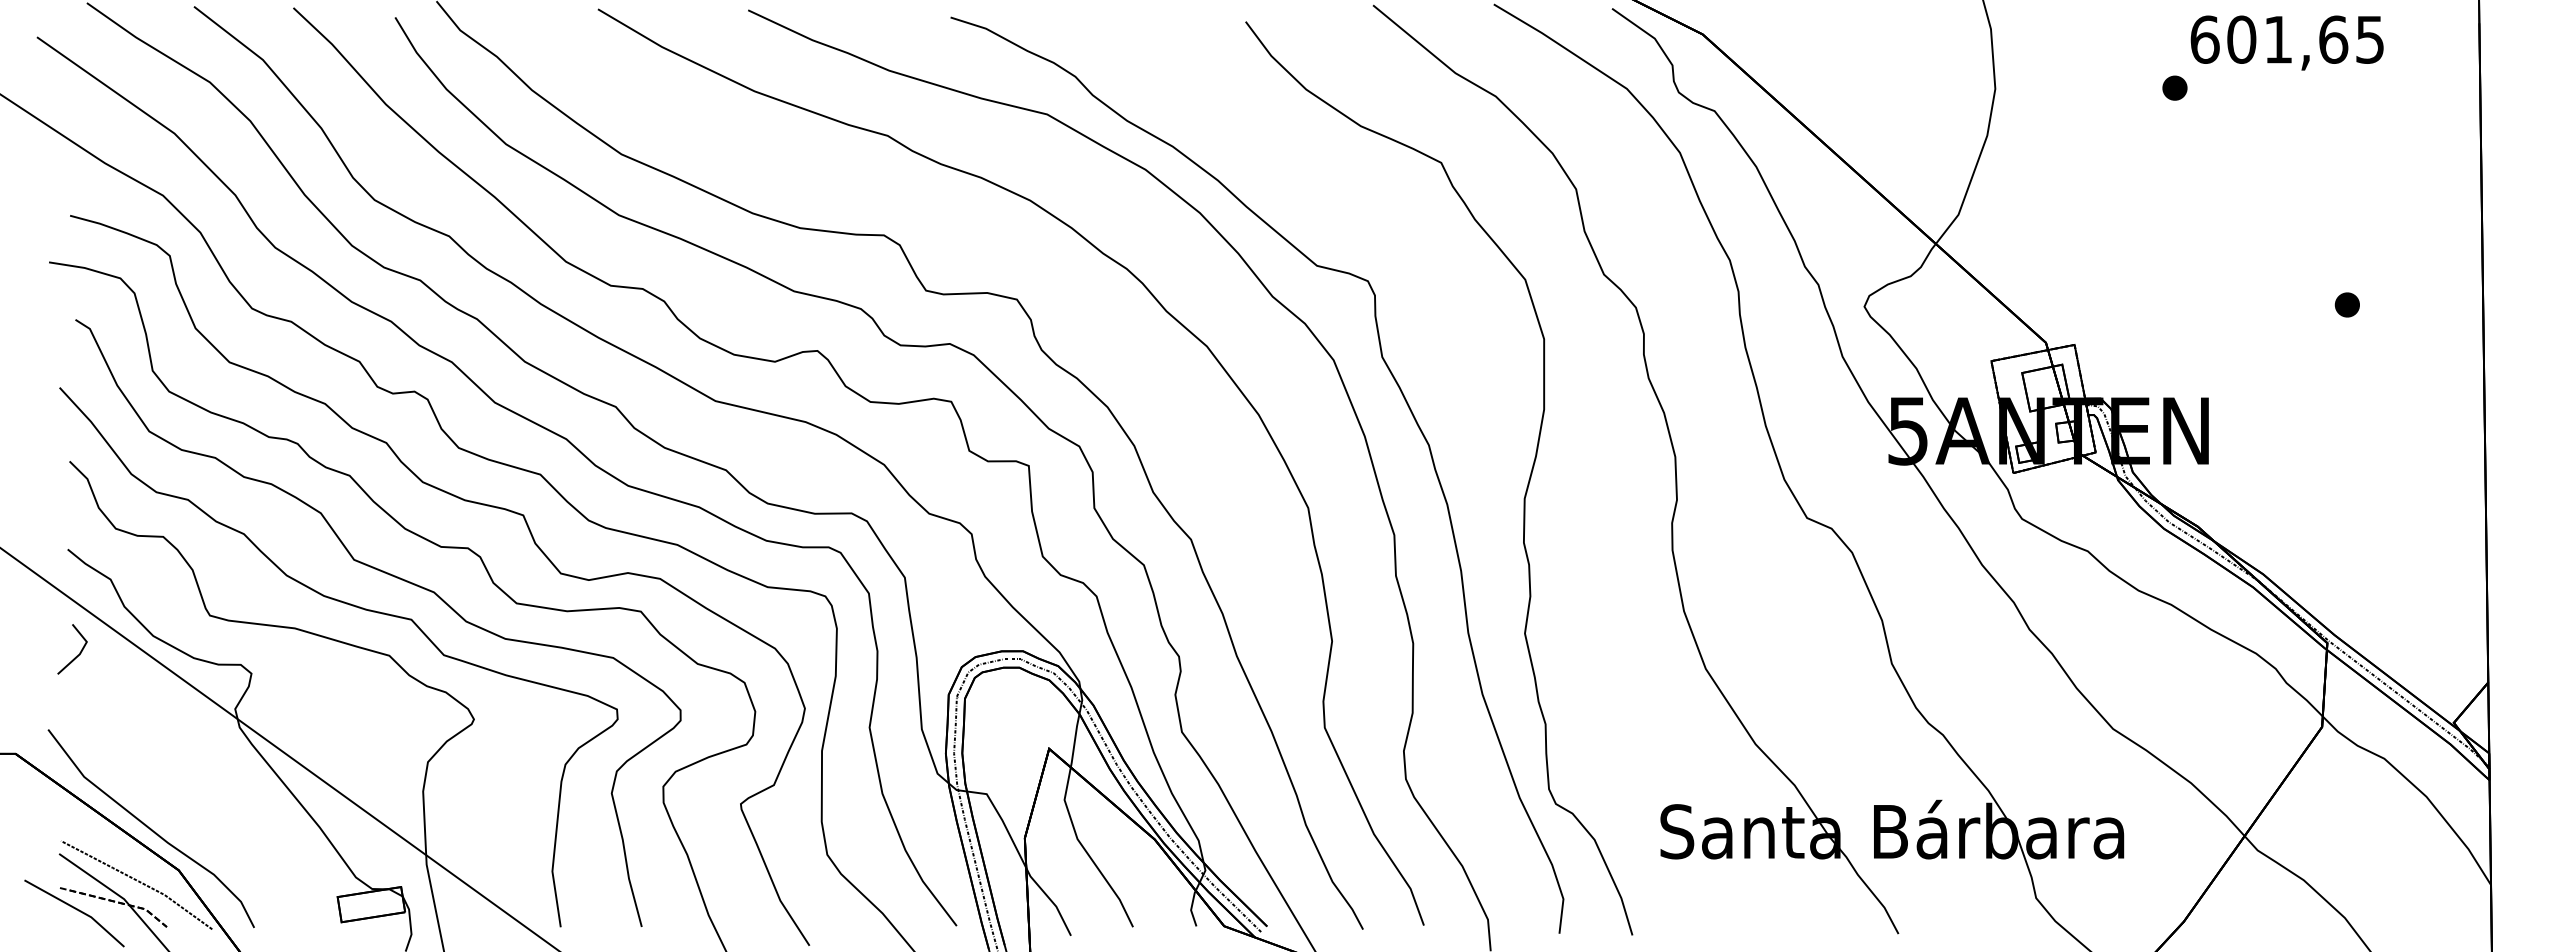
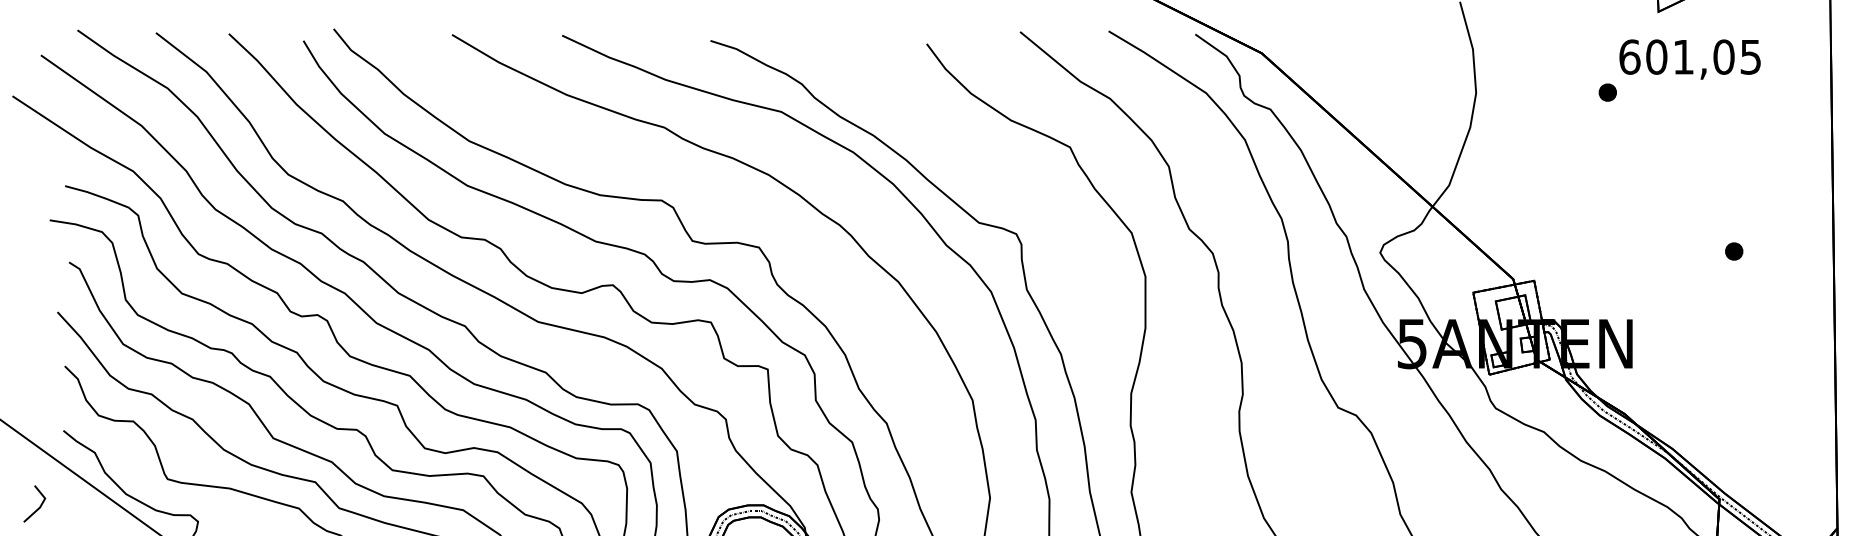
text: (2333, 39) -> (1724, 56), 601,65 -> 601,05
line: (79, 652) -> (39, 506), moved

